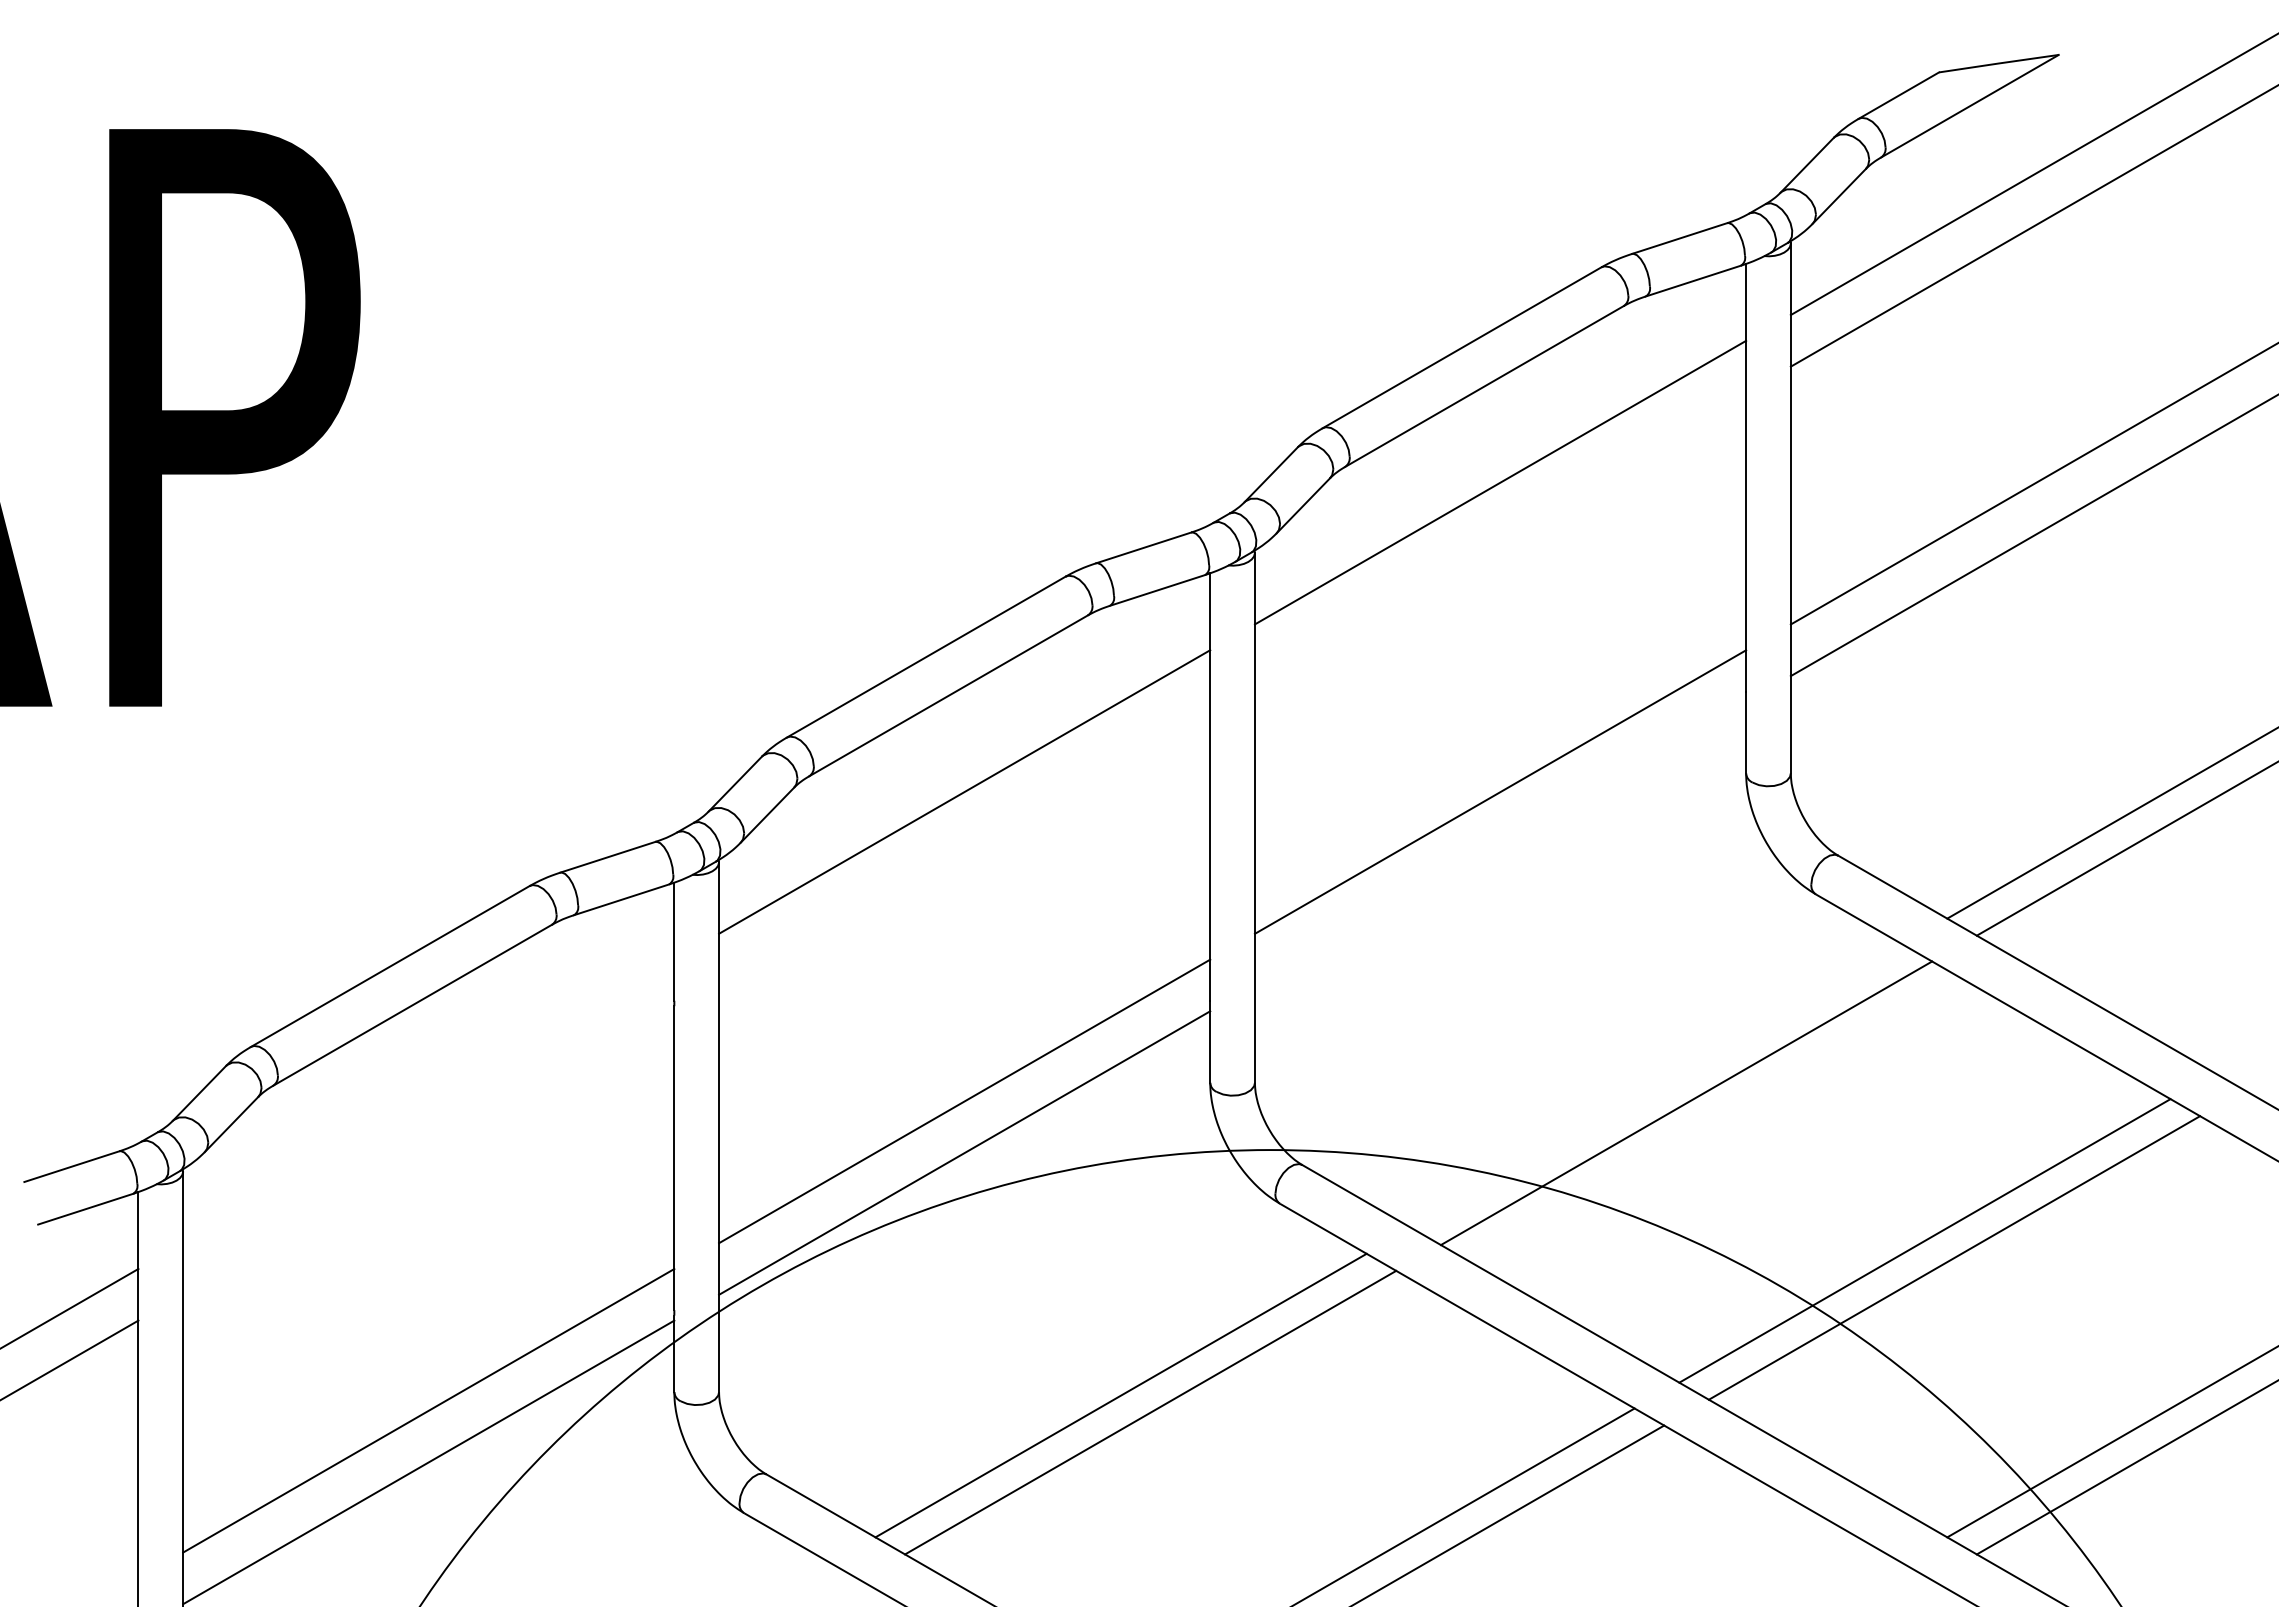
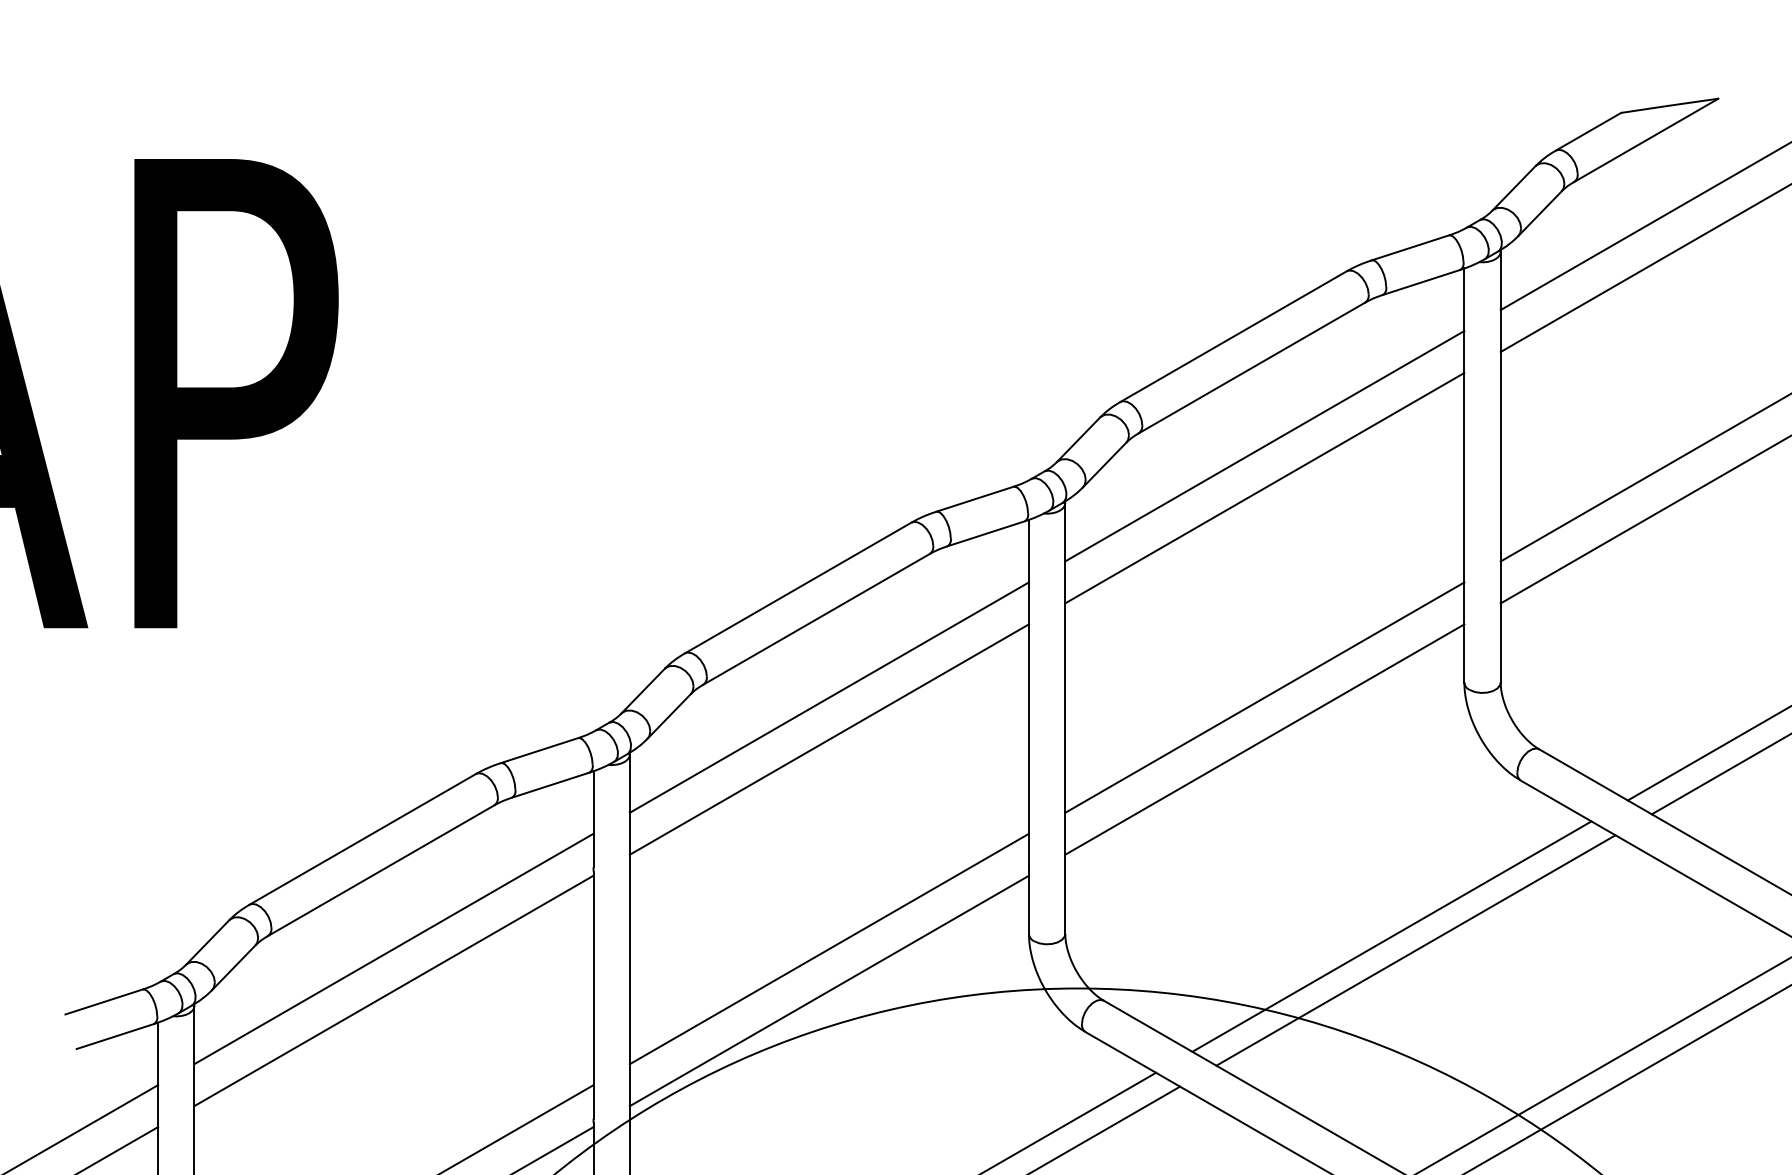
line: (1500, 534) -> (1264, 488), added
line: (964, 843) -> (829, 739), added
line: (1500, 843) -> (1264, 739), added
line: (1656, 1085) -> (1391, 936), added
line: (428, 1101) -> (393, 949), added
line: (428, 1152) -> (393, 990), added

